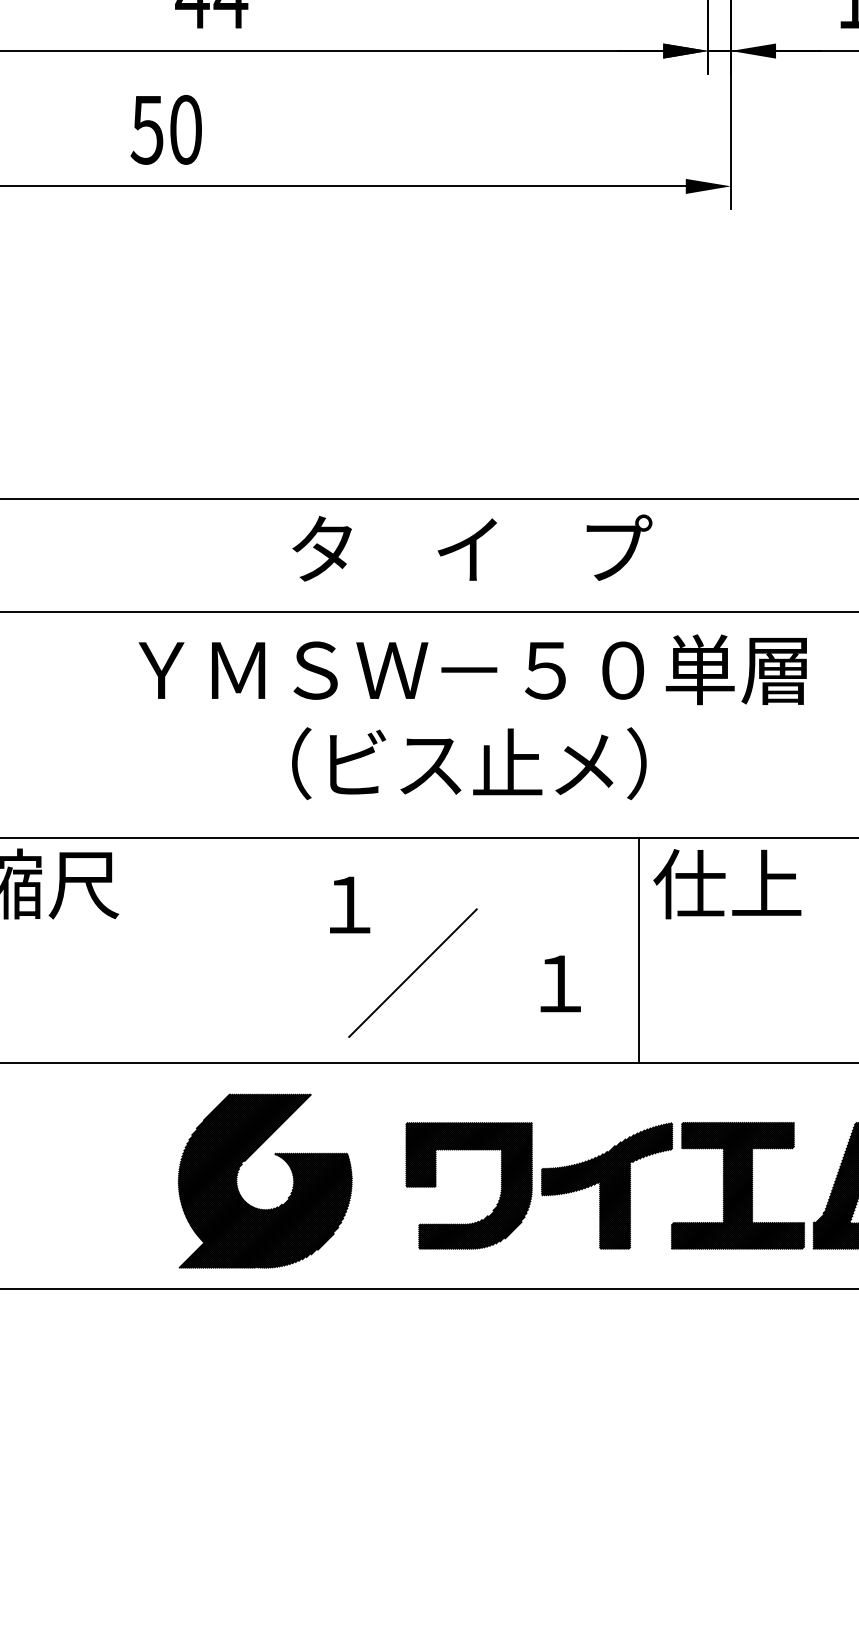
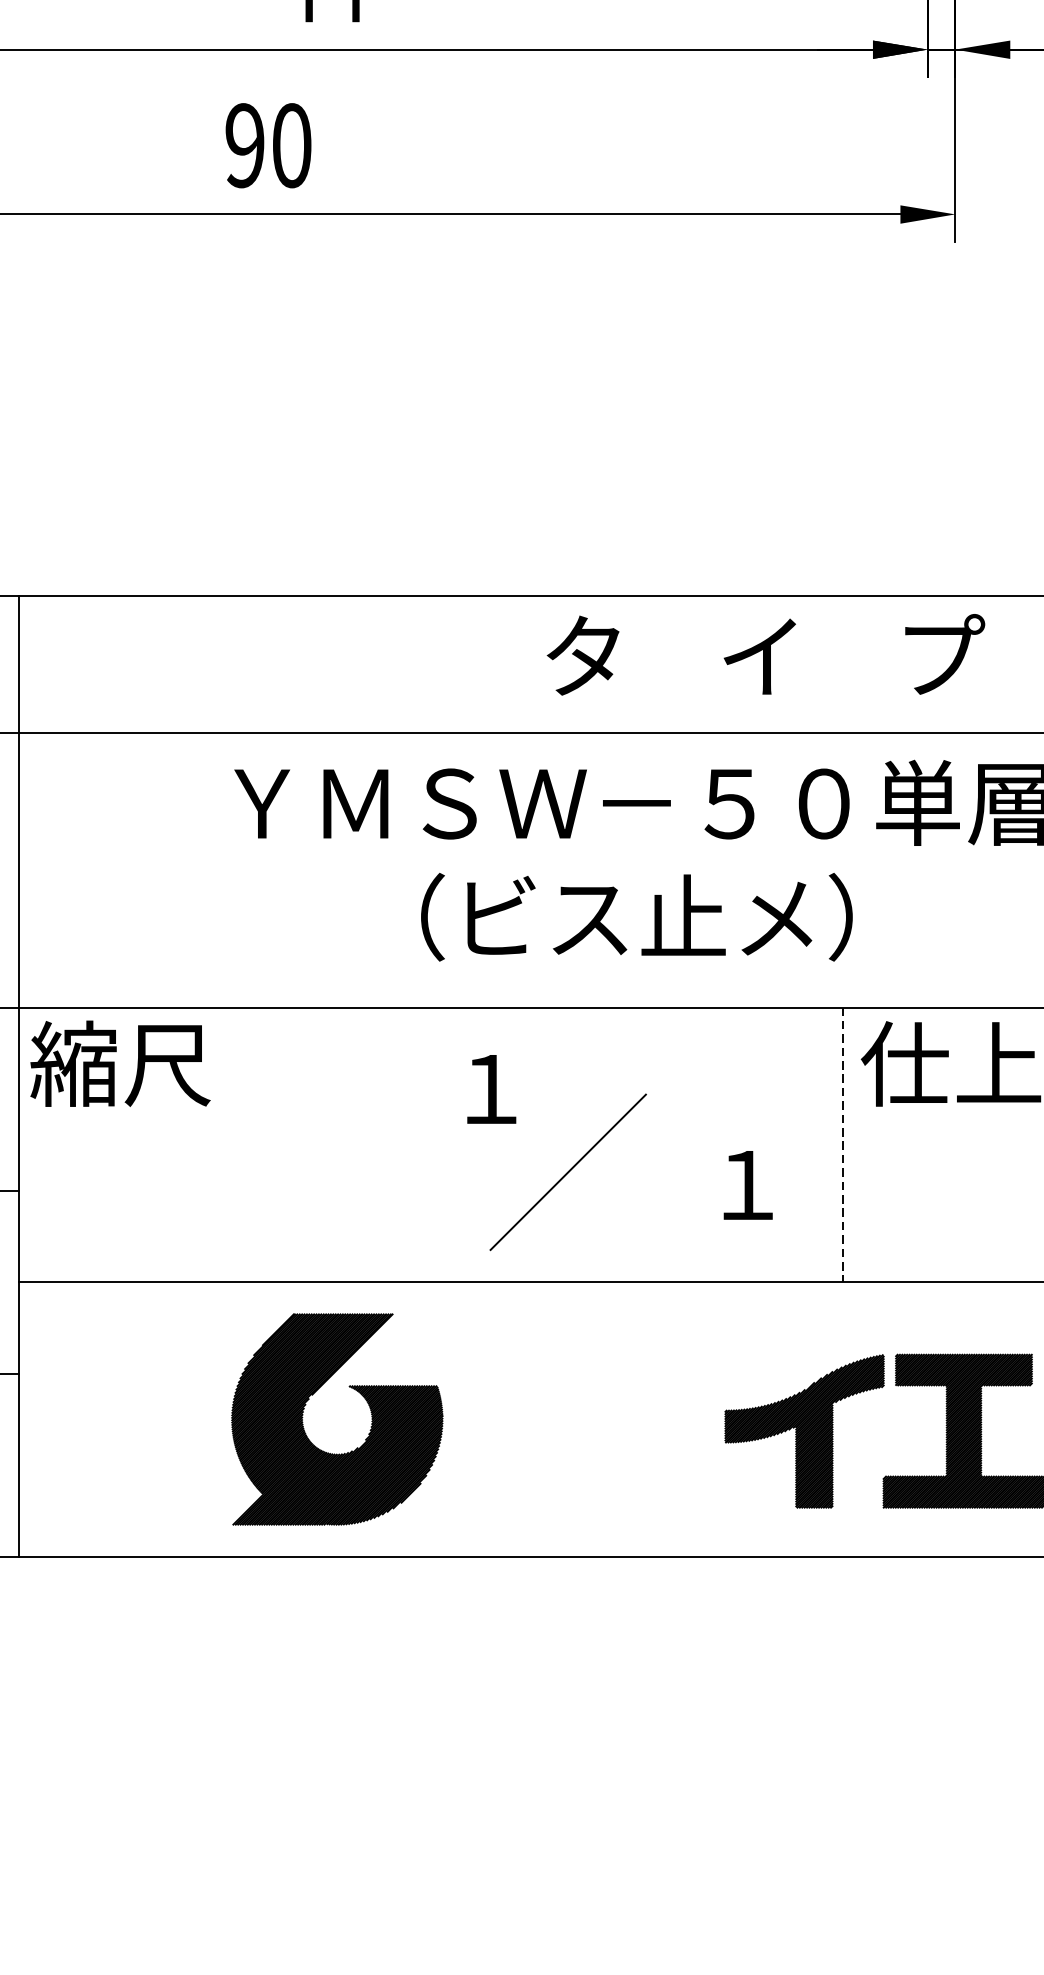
text: (146, 129) -> (243, 145), 50 -> 90
text: (472, 547) -> (766, 654), moved
line: (638, 950) -> (842, 1144), solid -> dashed
part: (245, 1161) -> (313, 1395), moved
part: (436, 1185) -> (596, 1430), removed

